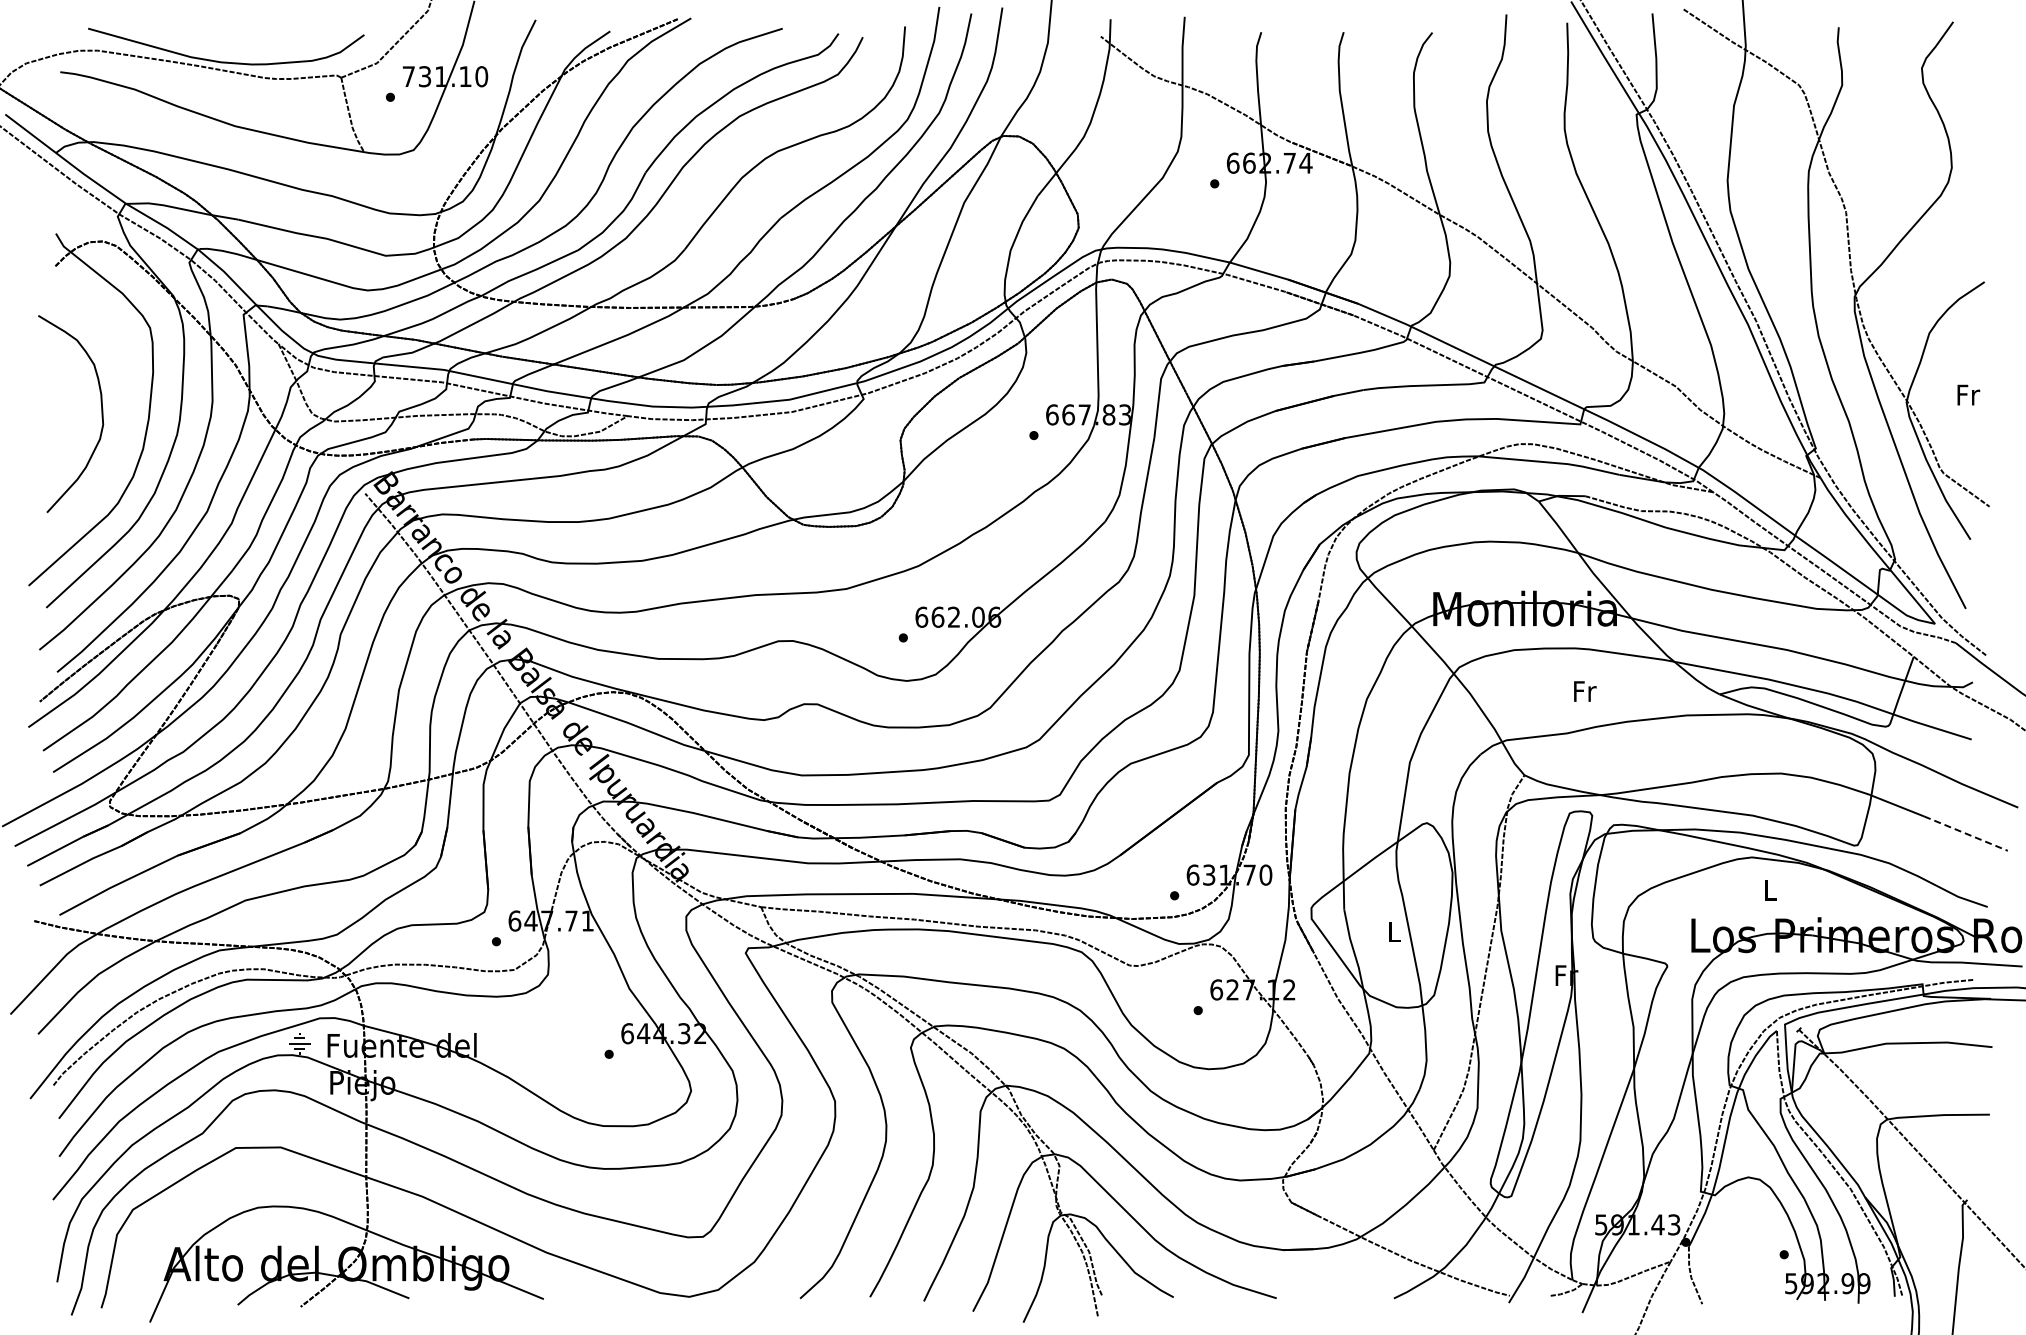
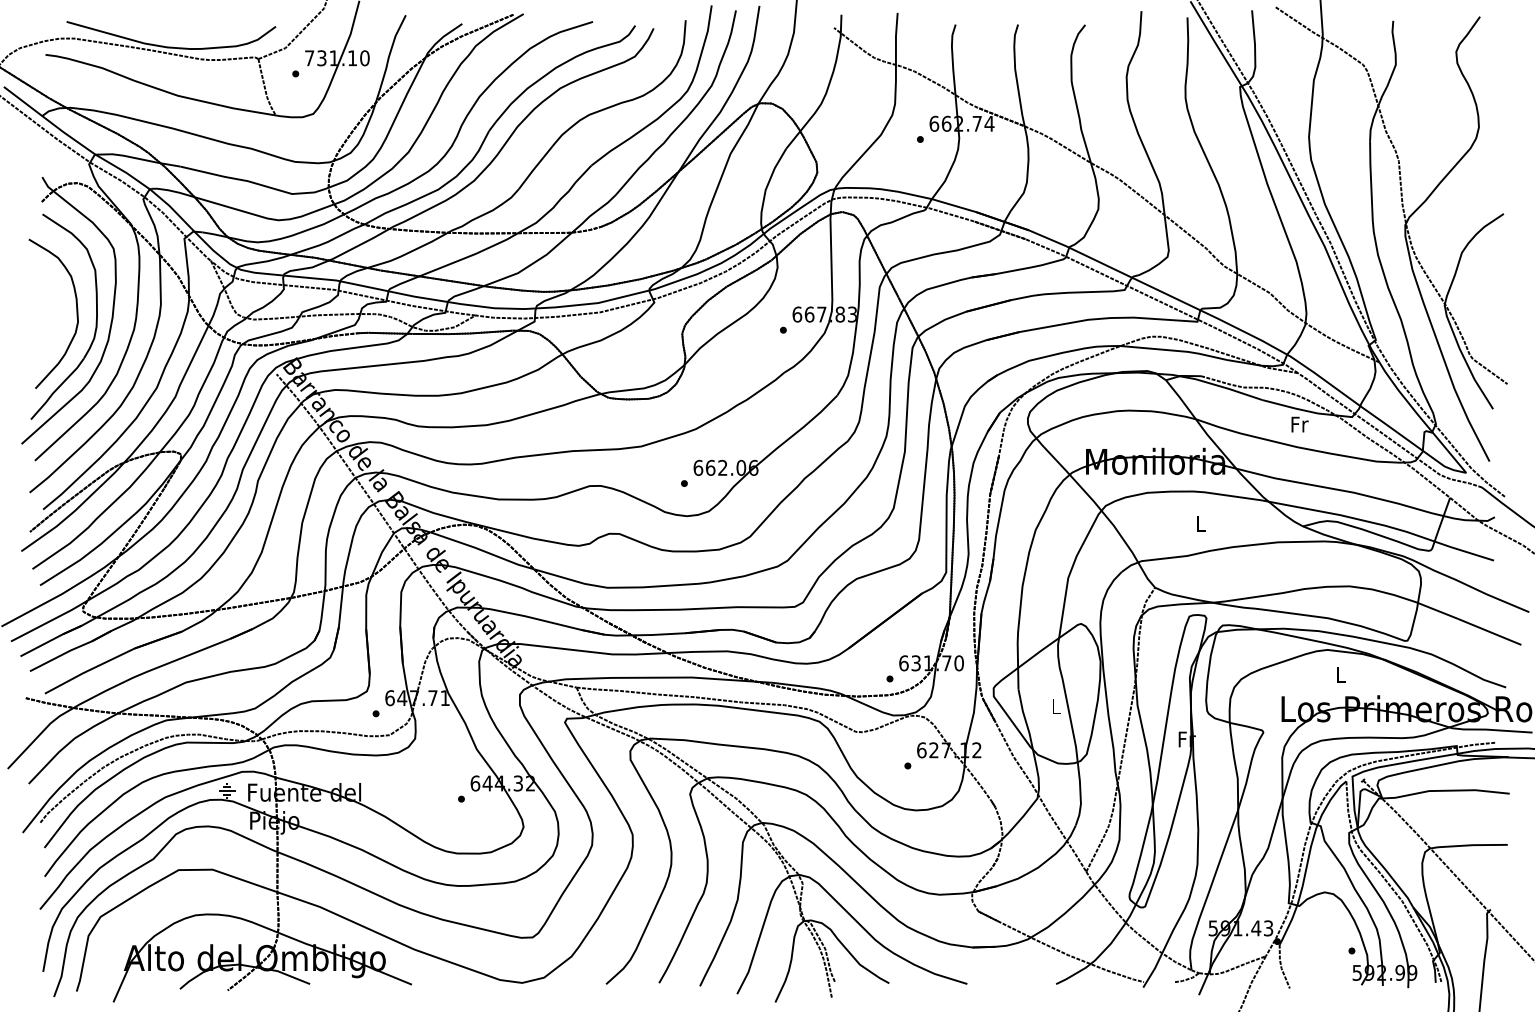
text: (1968, 394) -> (1299, 424), moved
part: (127, 417) -> (96, 316), added
text: (1585, 691) -> (1201, 524), Fr -> L
line: (1966, 833) -> (1490, 631), dashed -> solid

